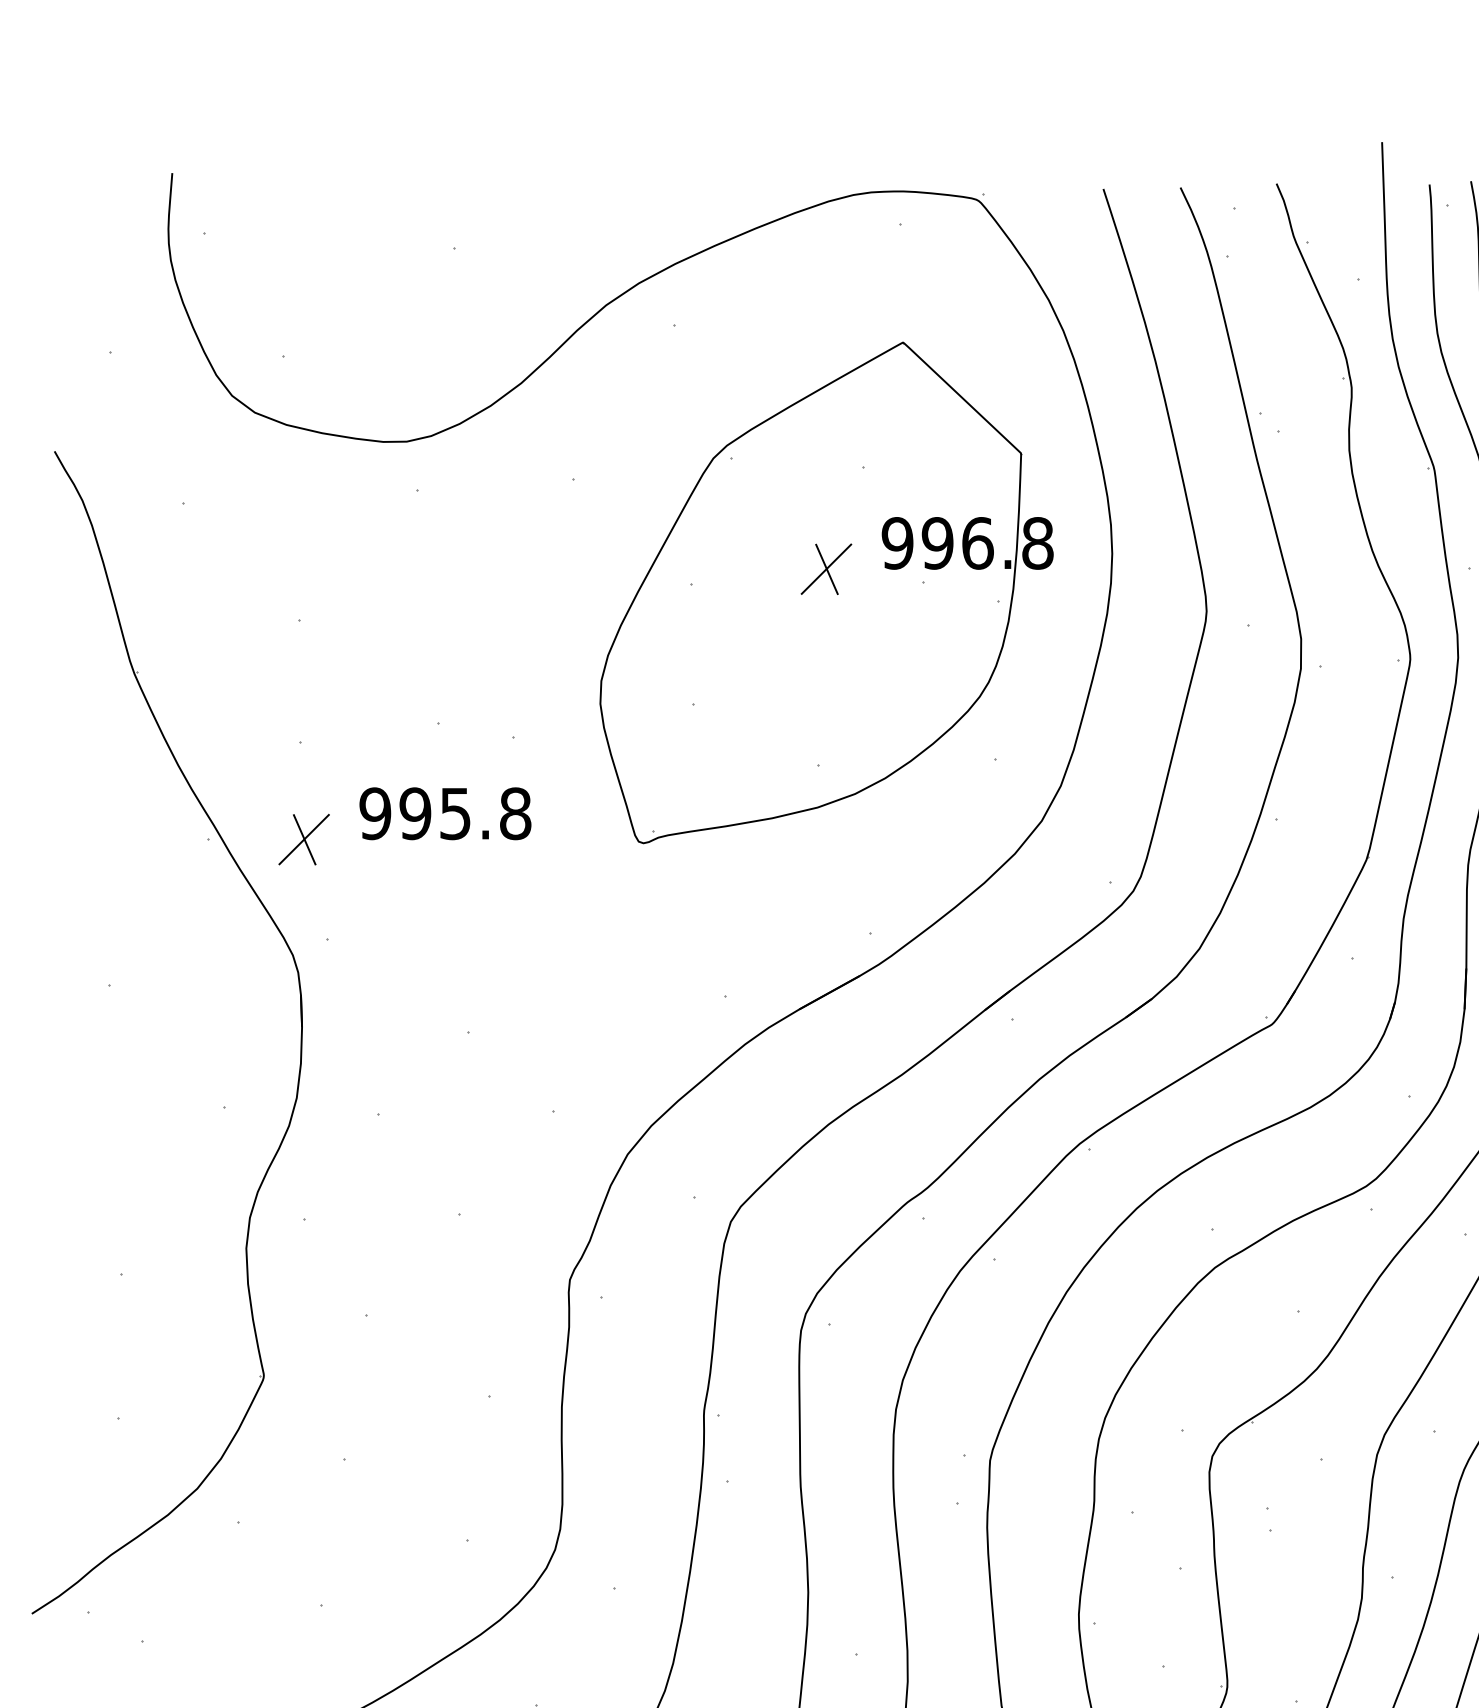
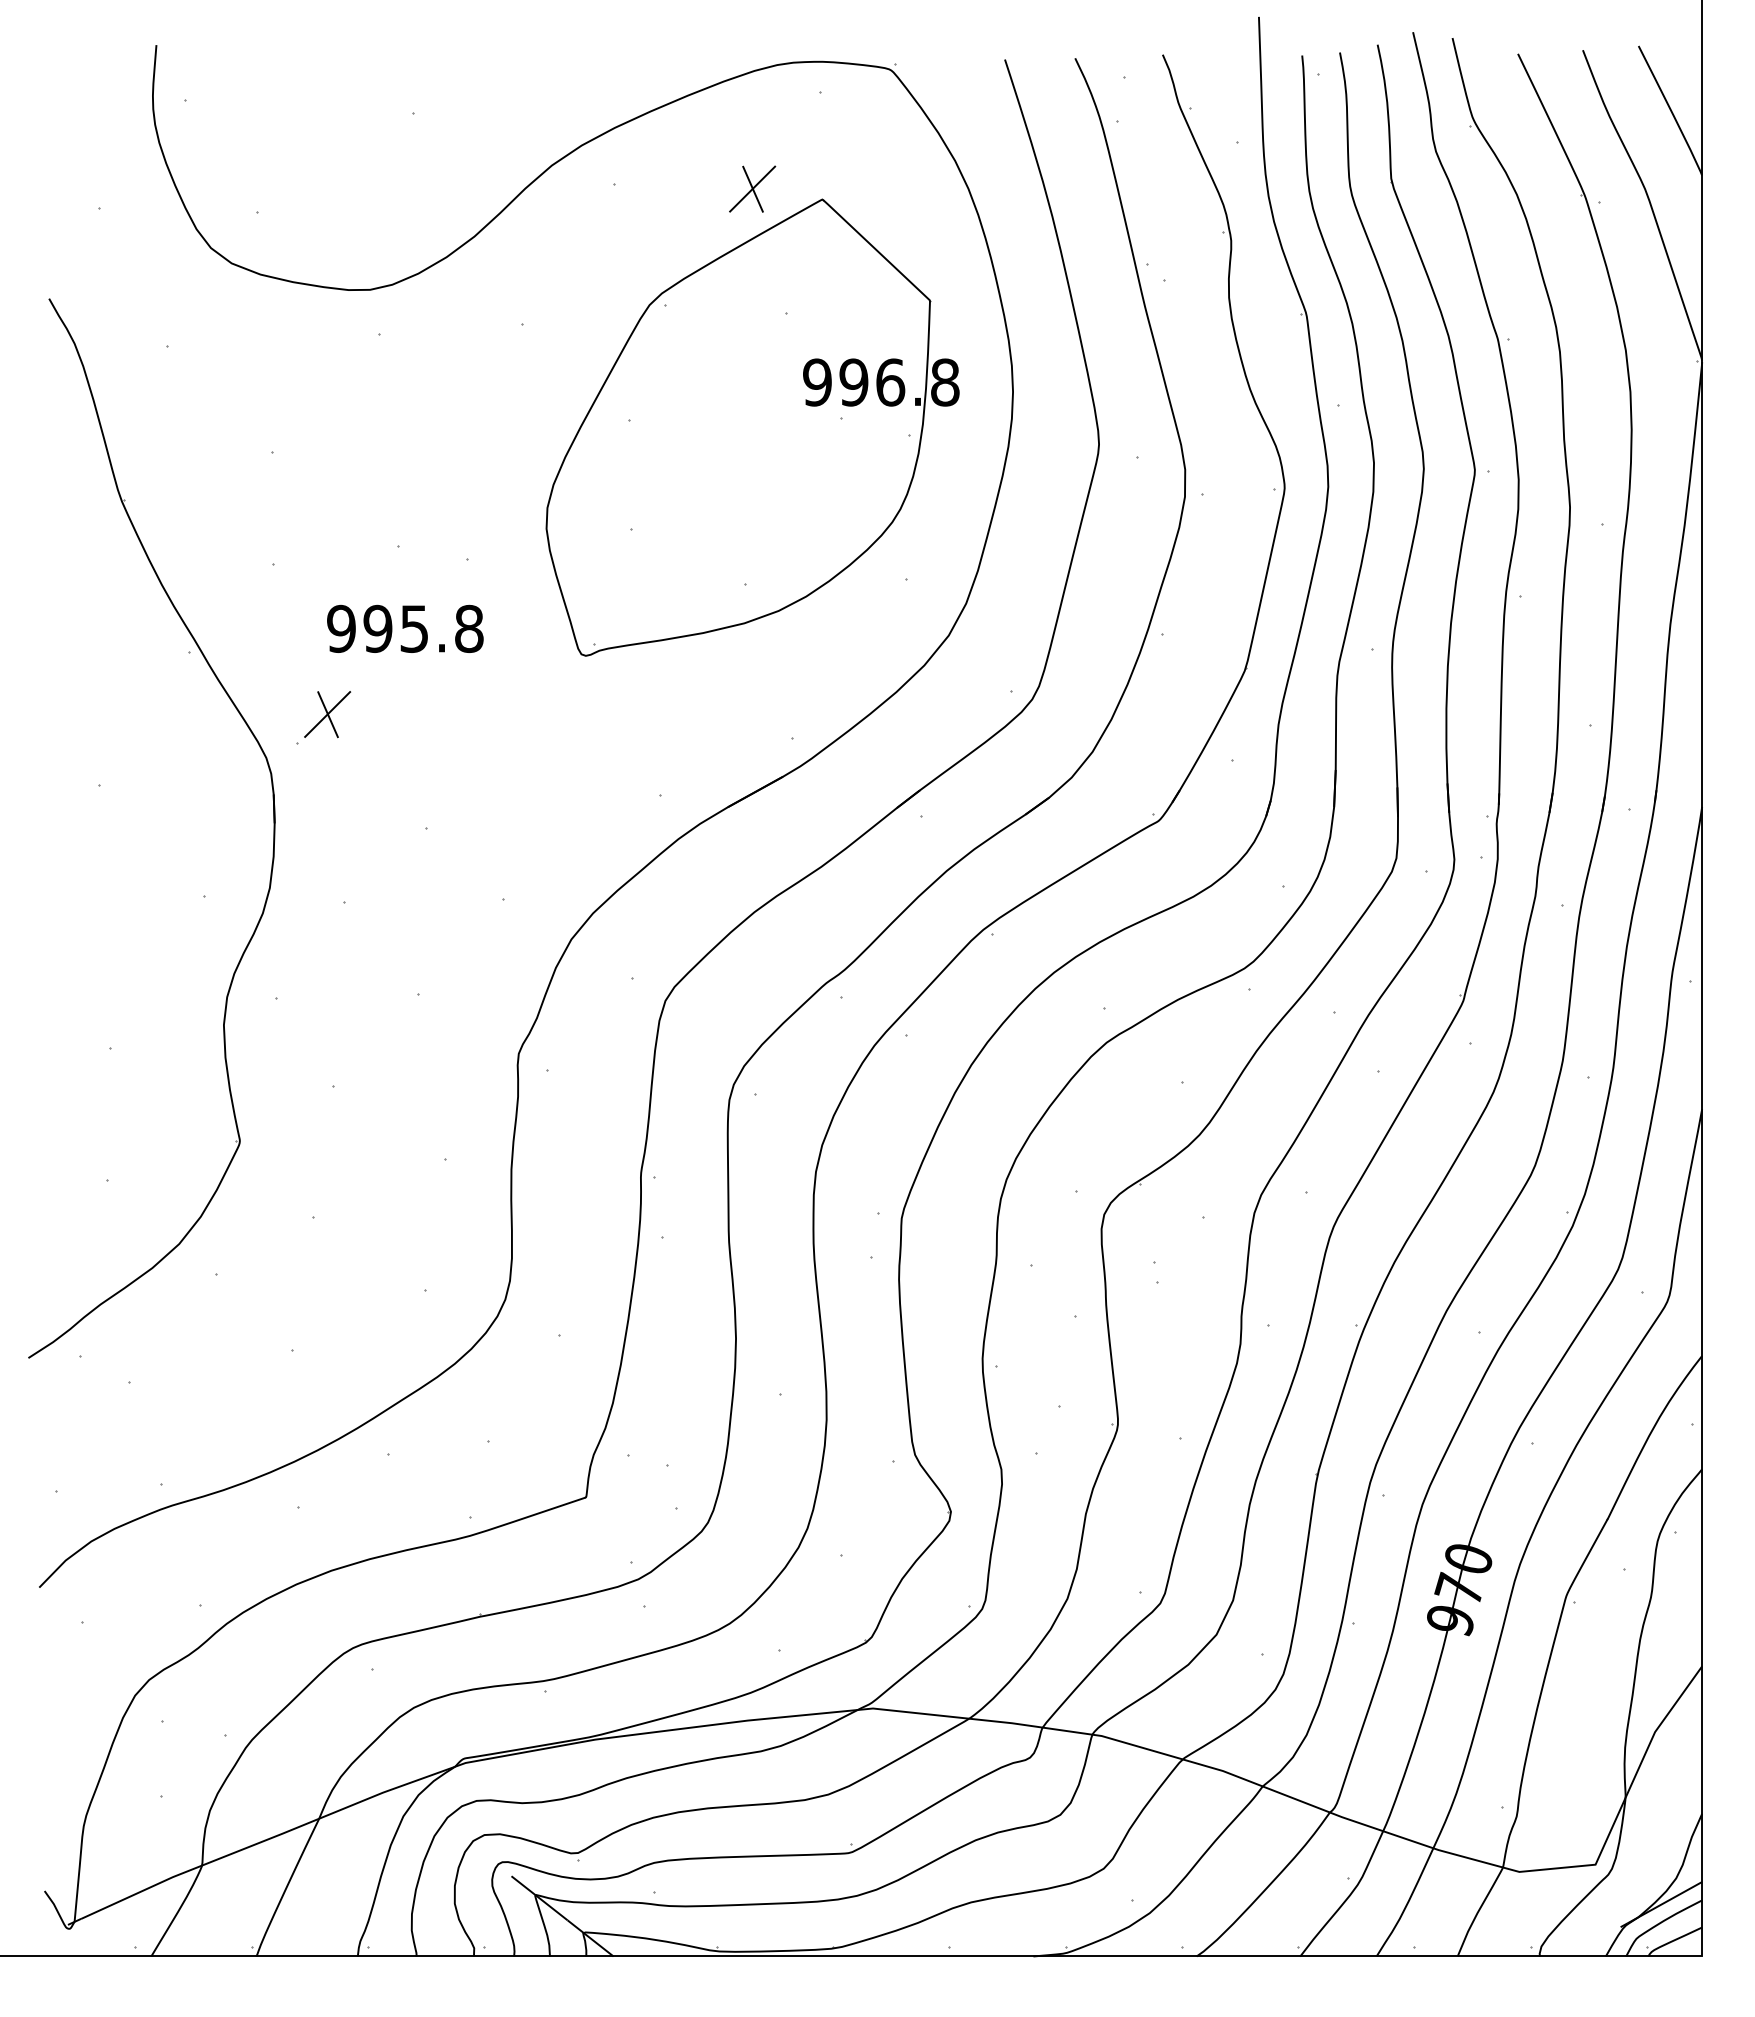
part: (826, 568) -> (752, 188), moved
part: (304, 839) -> (327, 714), moved

